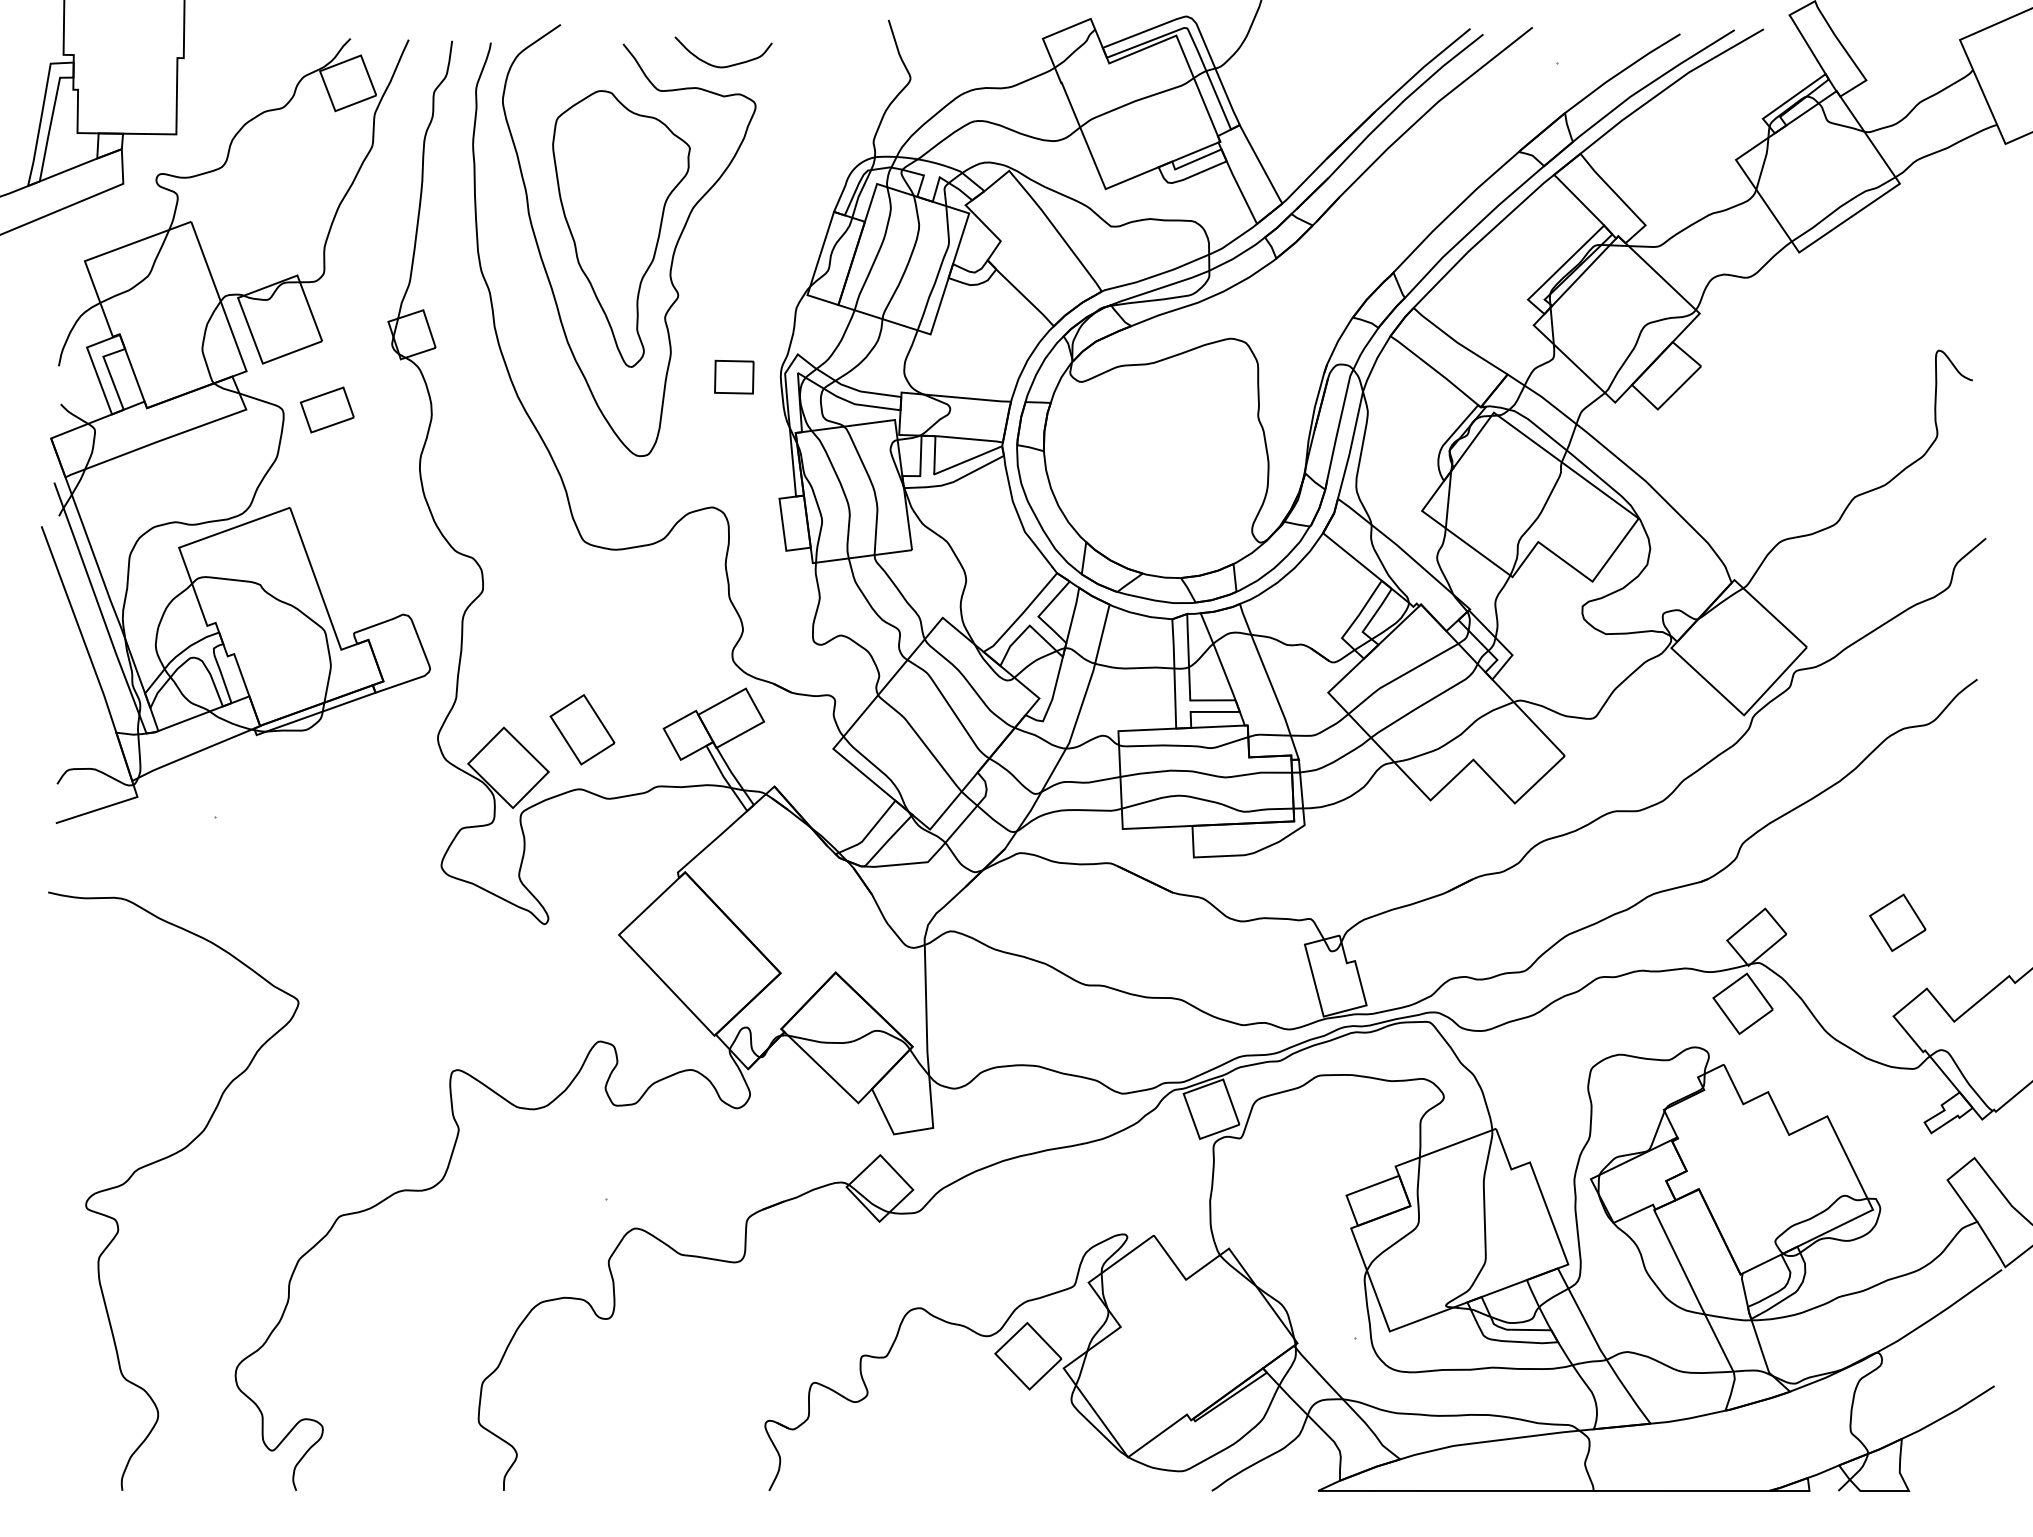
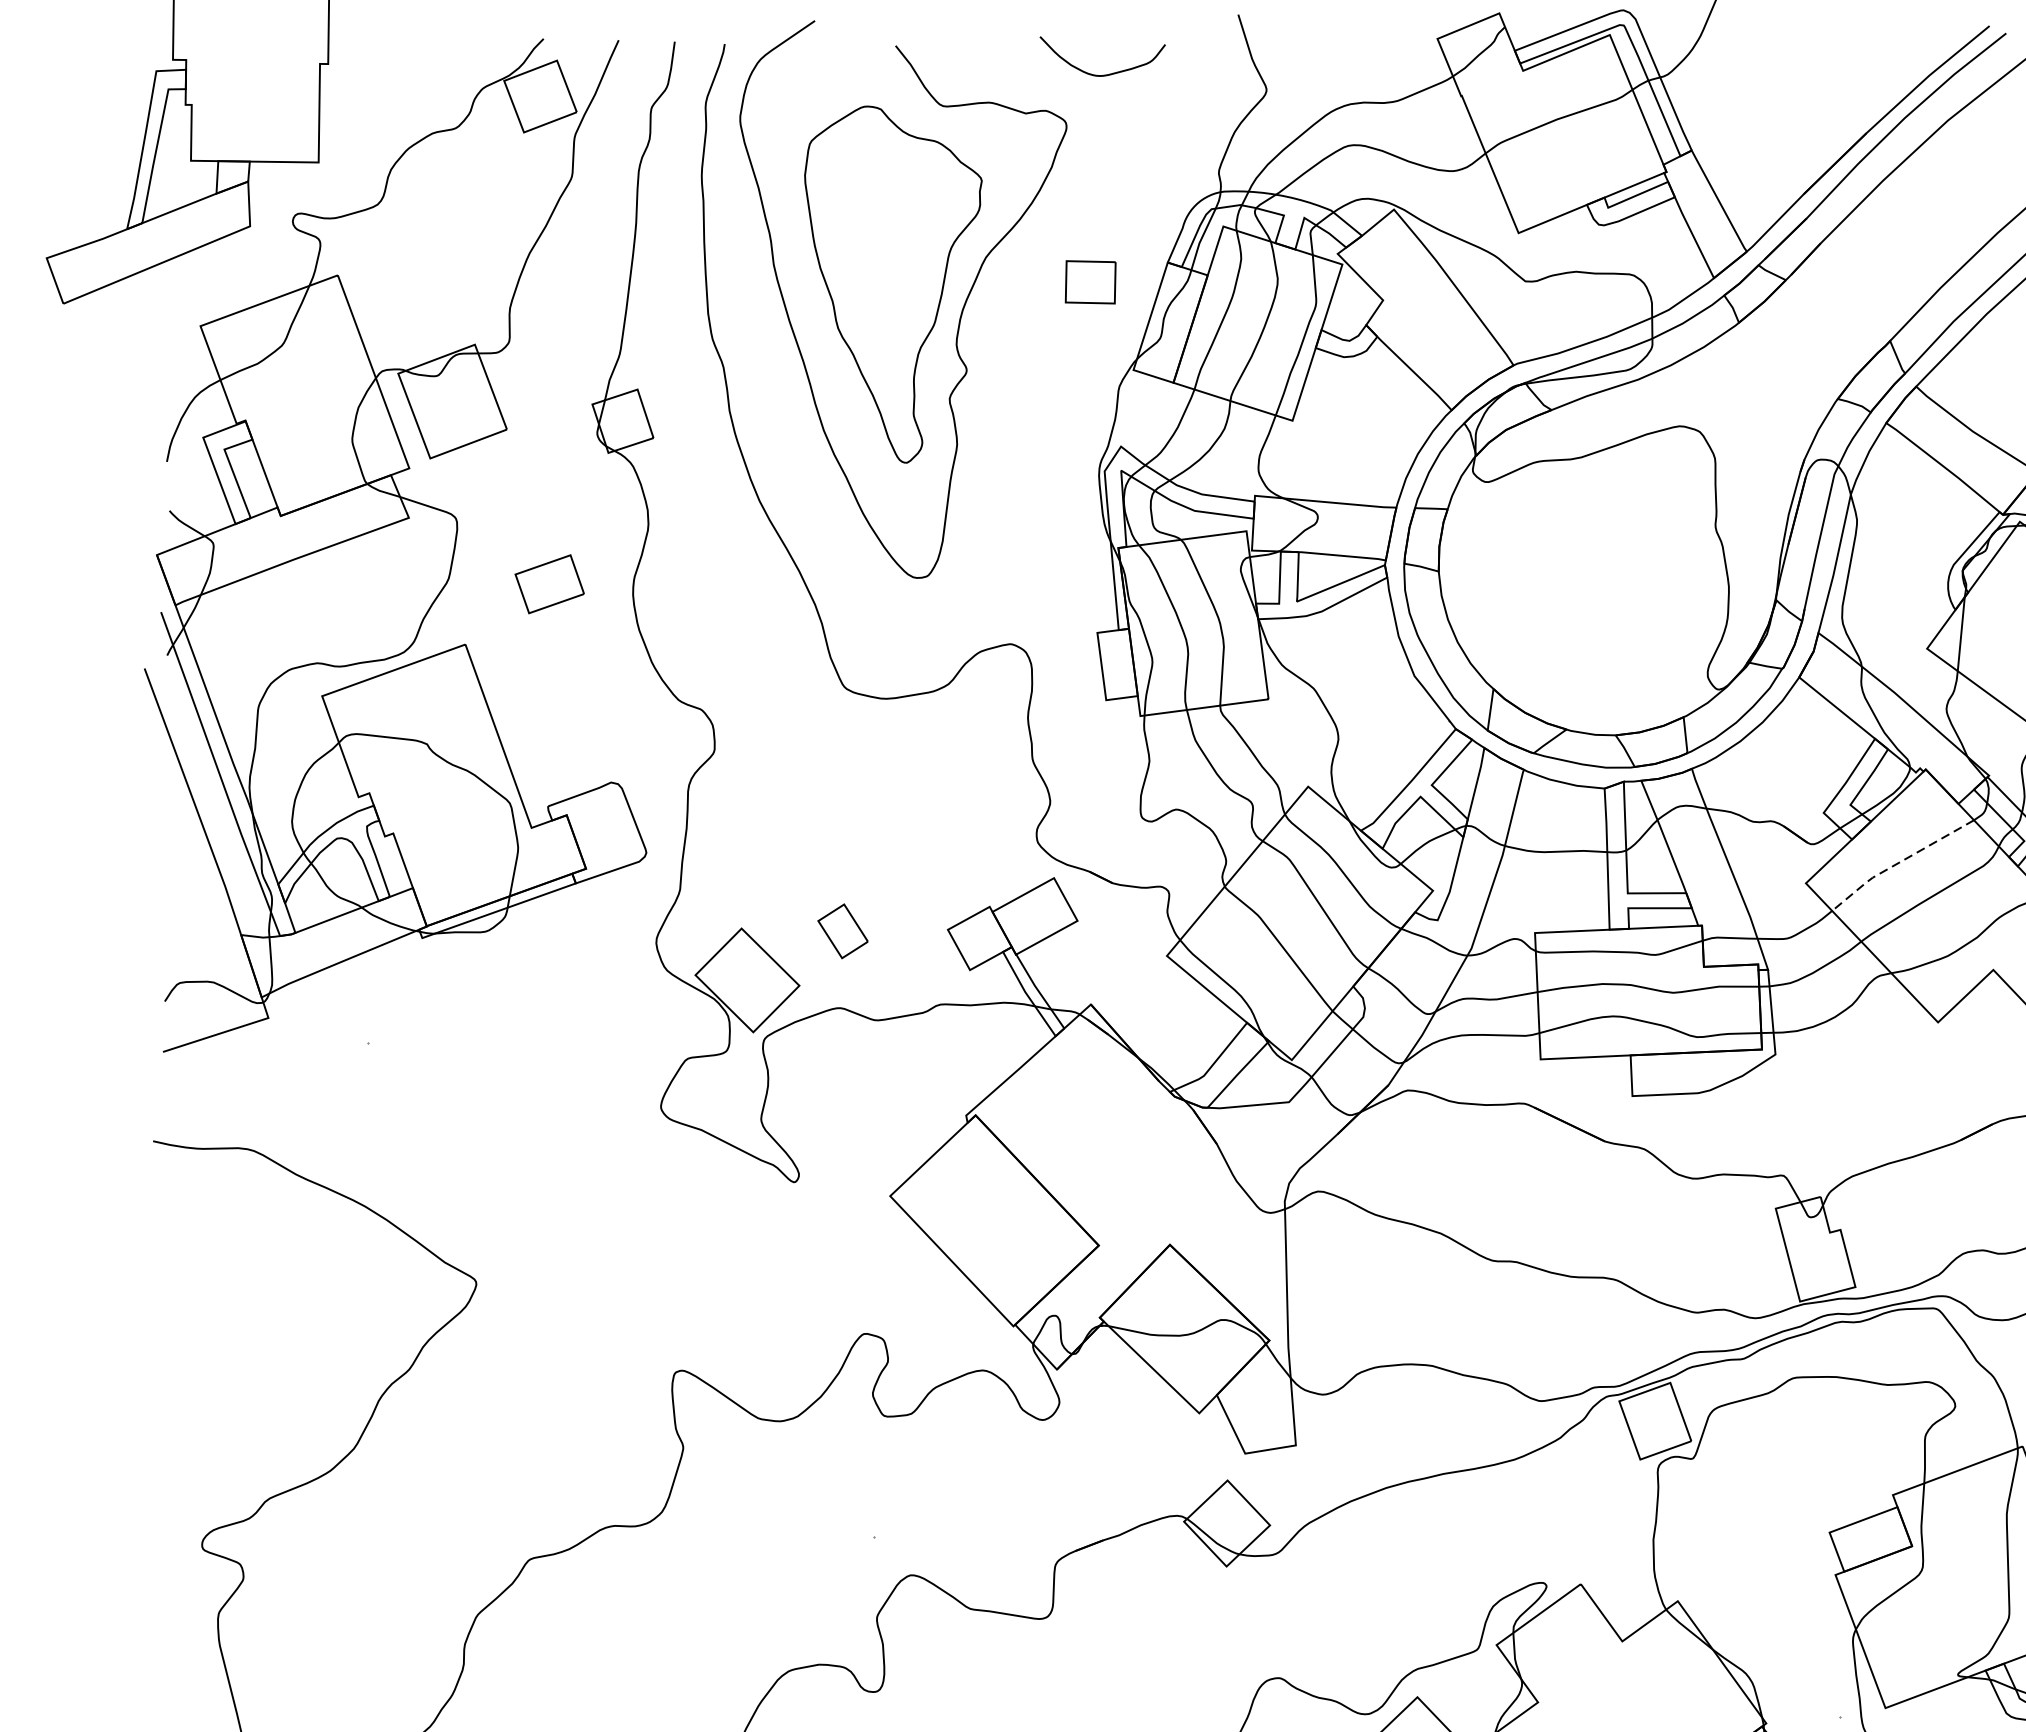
curve: (727, 65) -> (1107, 73), moved
part: (734, 376) -> (1090, 281), moved
part: (326, 409) -> (548, 583), moved
line: (1399, 677) -> (1897, 863), solid -> dashed
part: (582, 729) -> (843, 930), size x0.6

